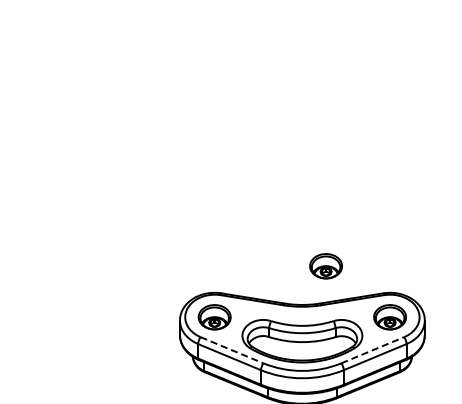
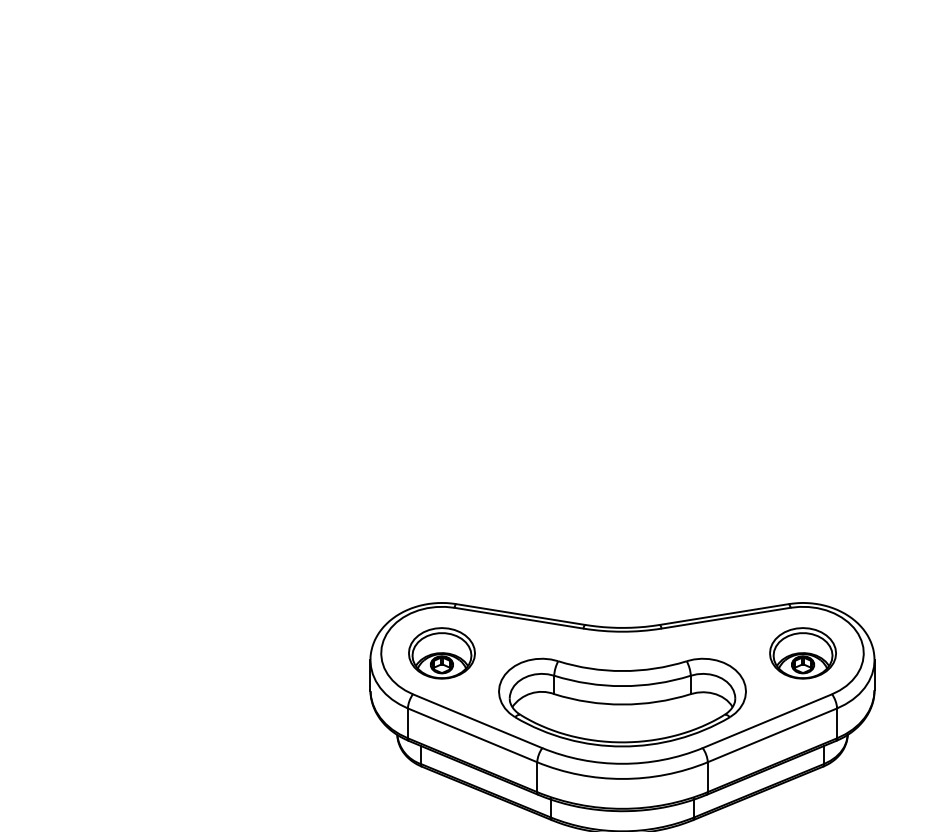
part: (325, 266) -> (670, 548), removed
line: (232, 350) -> (478, 721), dashed -> solid
line: (373, 350) -> (768, 721), dashed -> solid

